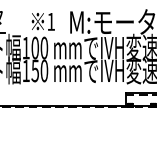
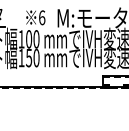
text: (51, 21) -> (42, 17), 1 -> 6

